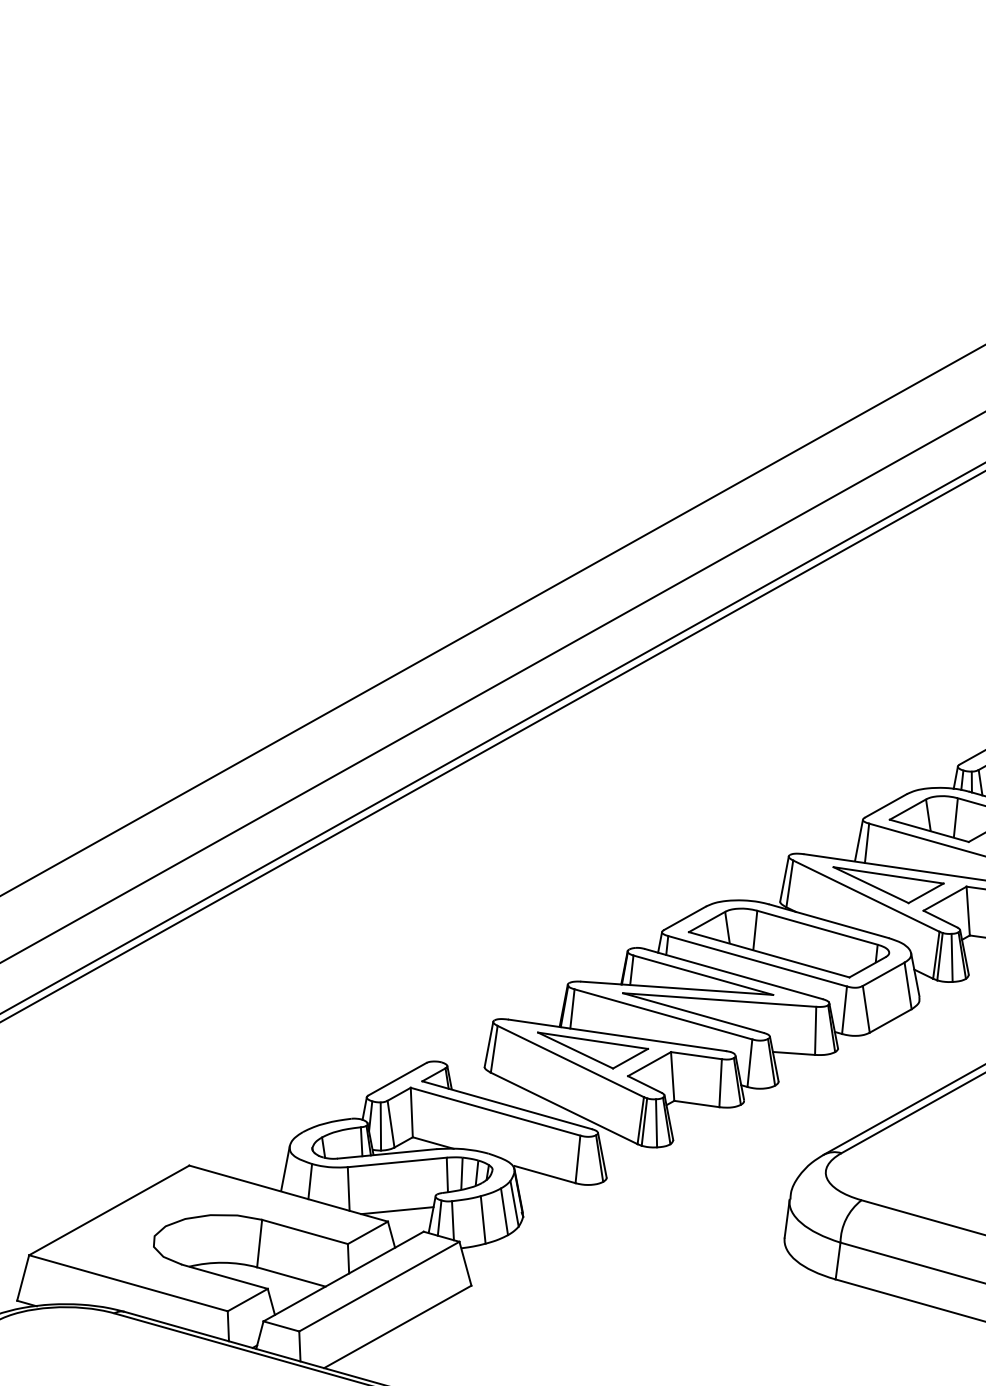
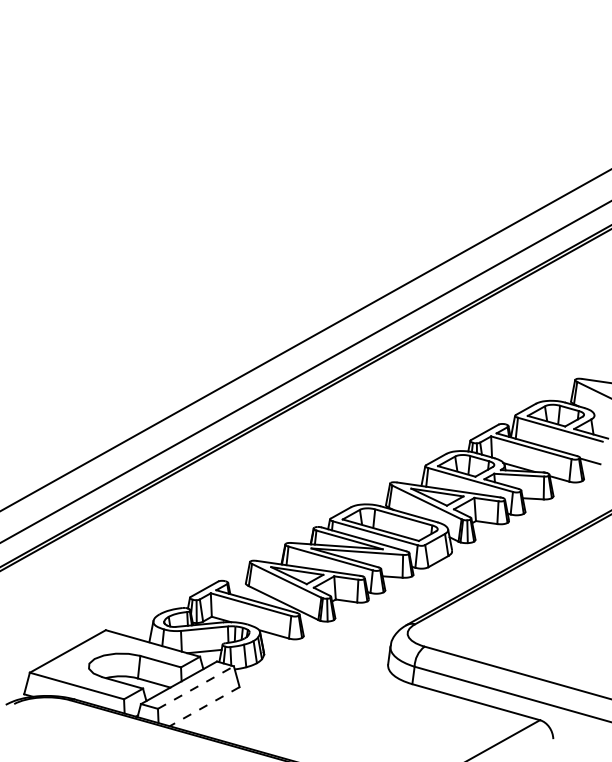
line: (378, 1286) -> (195, 687), solid -> dashed
line: (397, 1326) -> (204, 706), solid -> dashed

